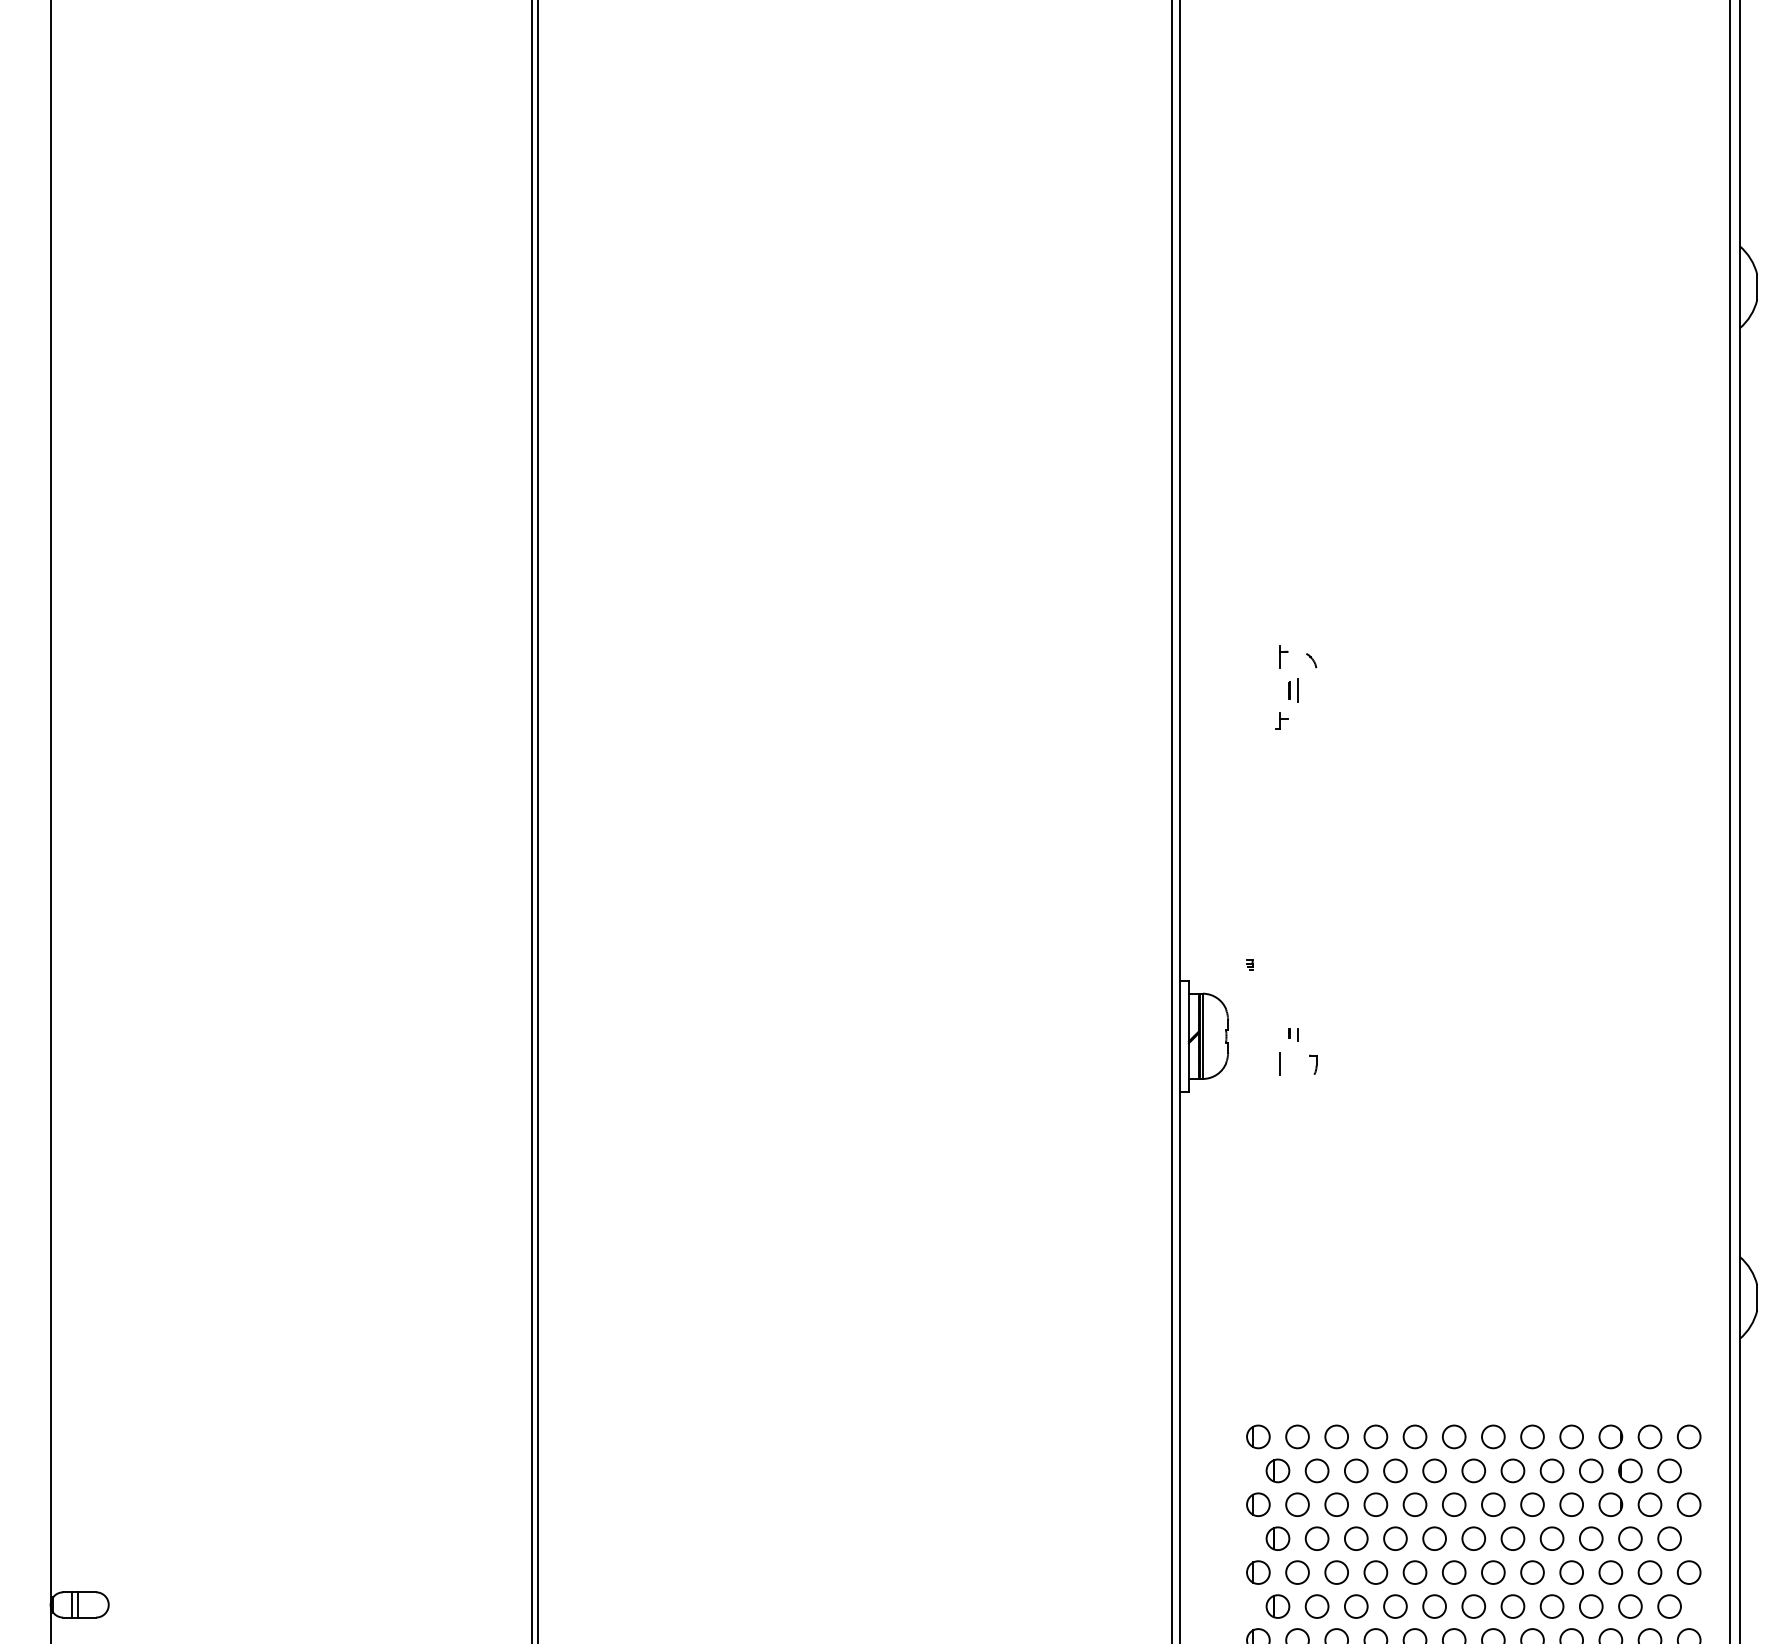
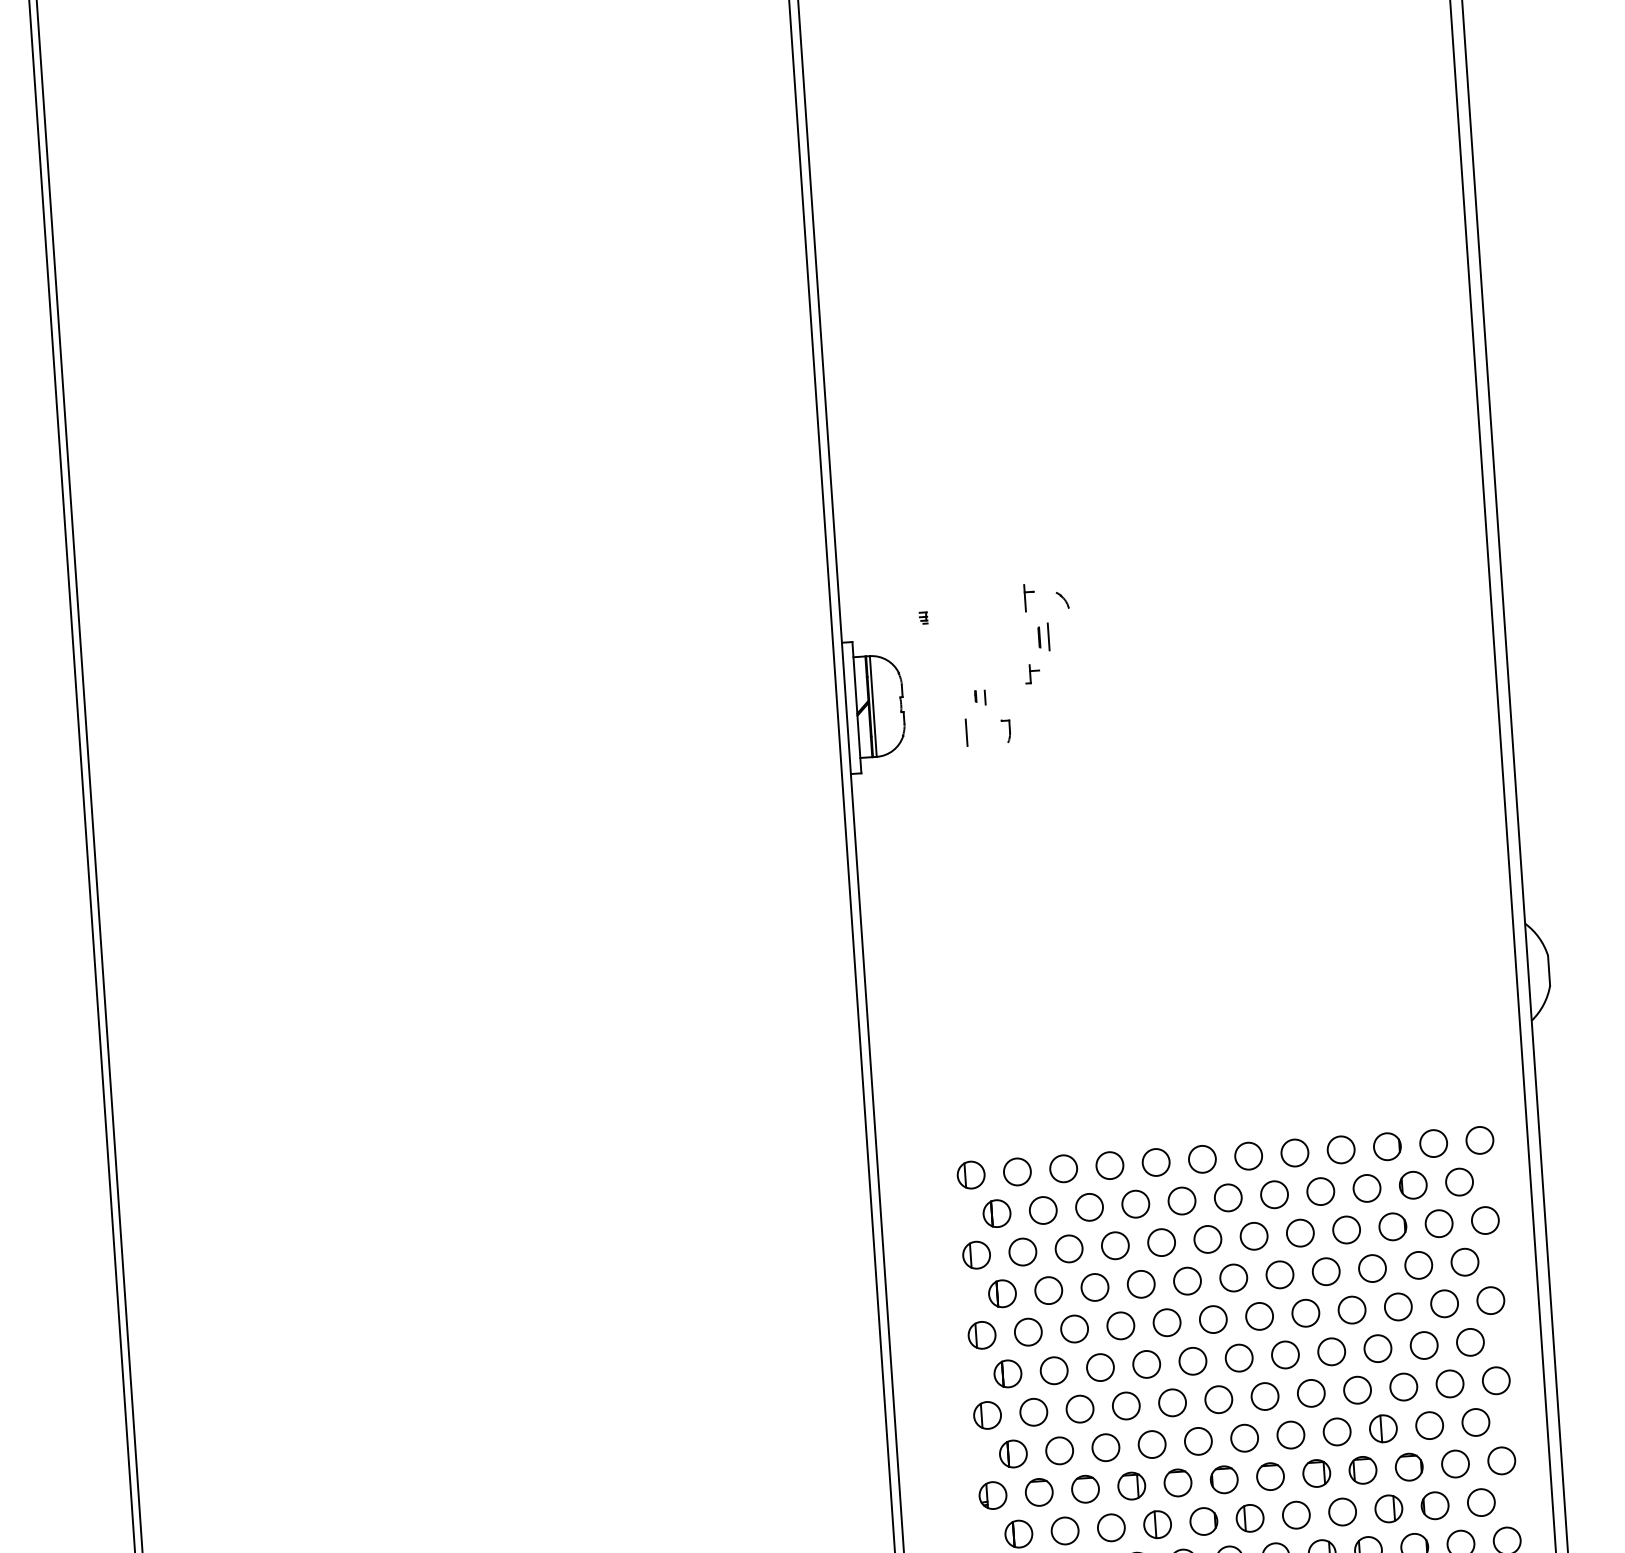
part: (1296, 687) -> (1047, 633), moved

